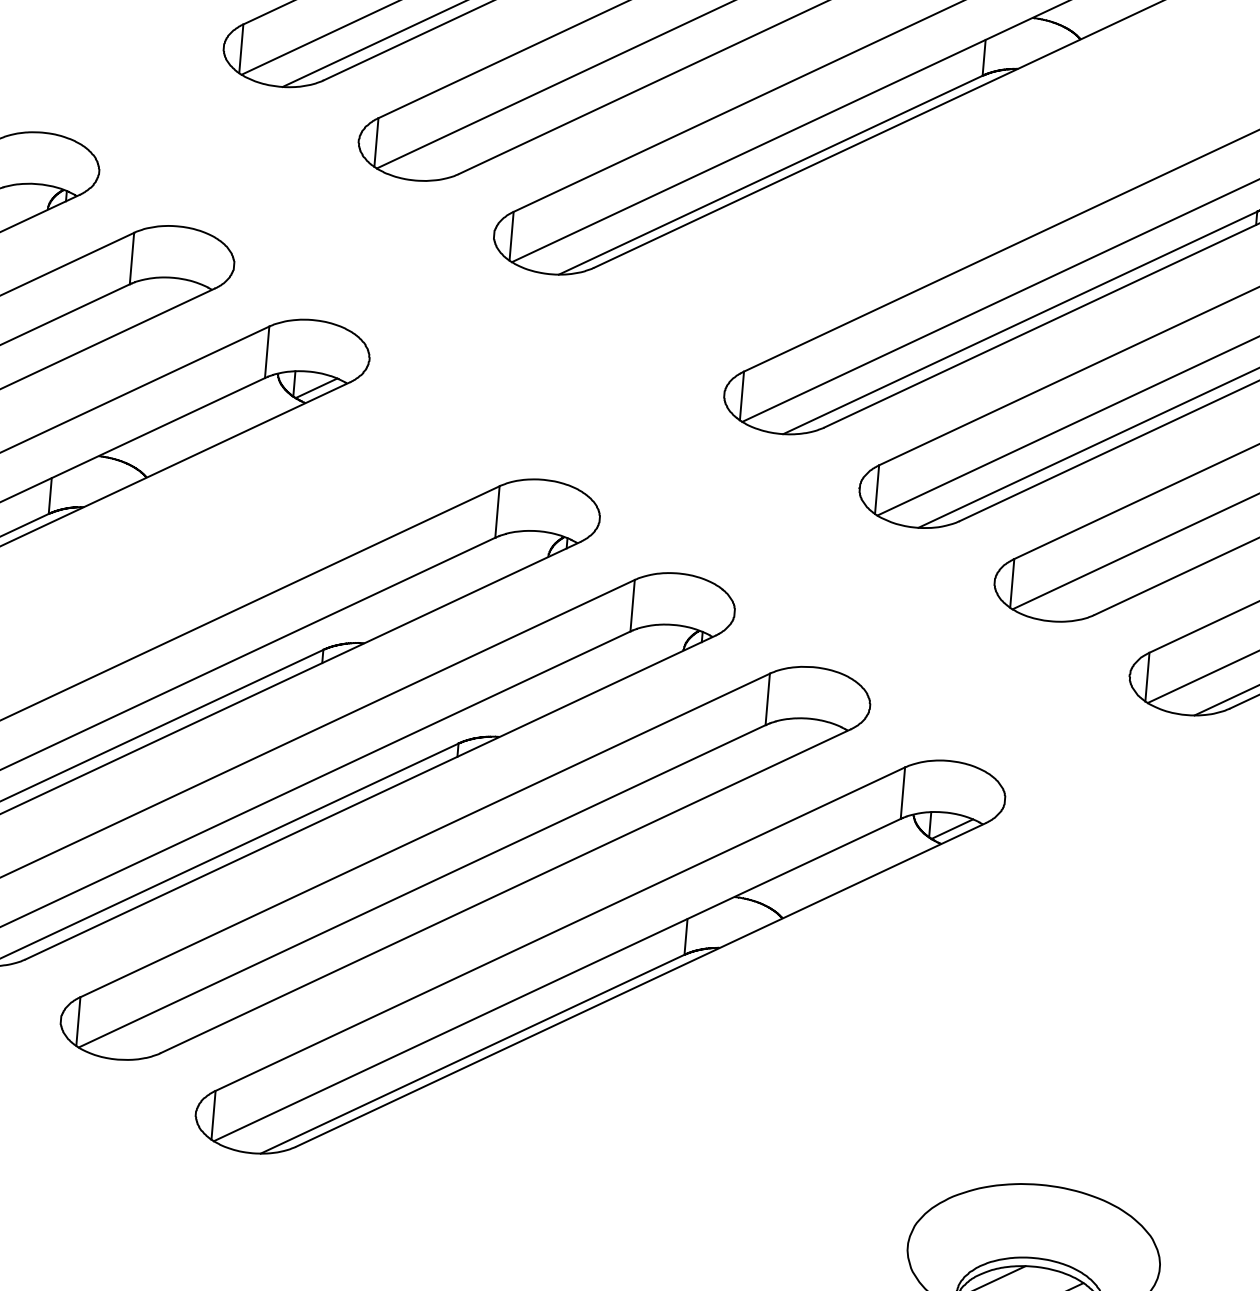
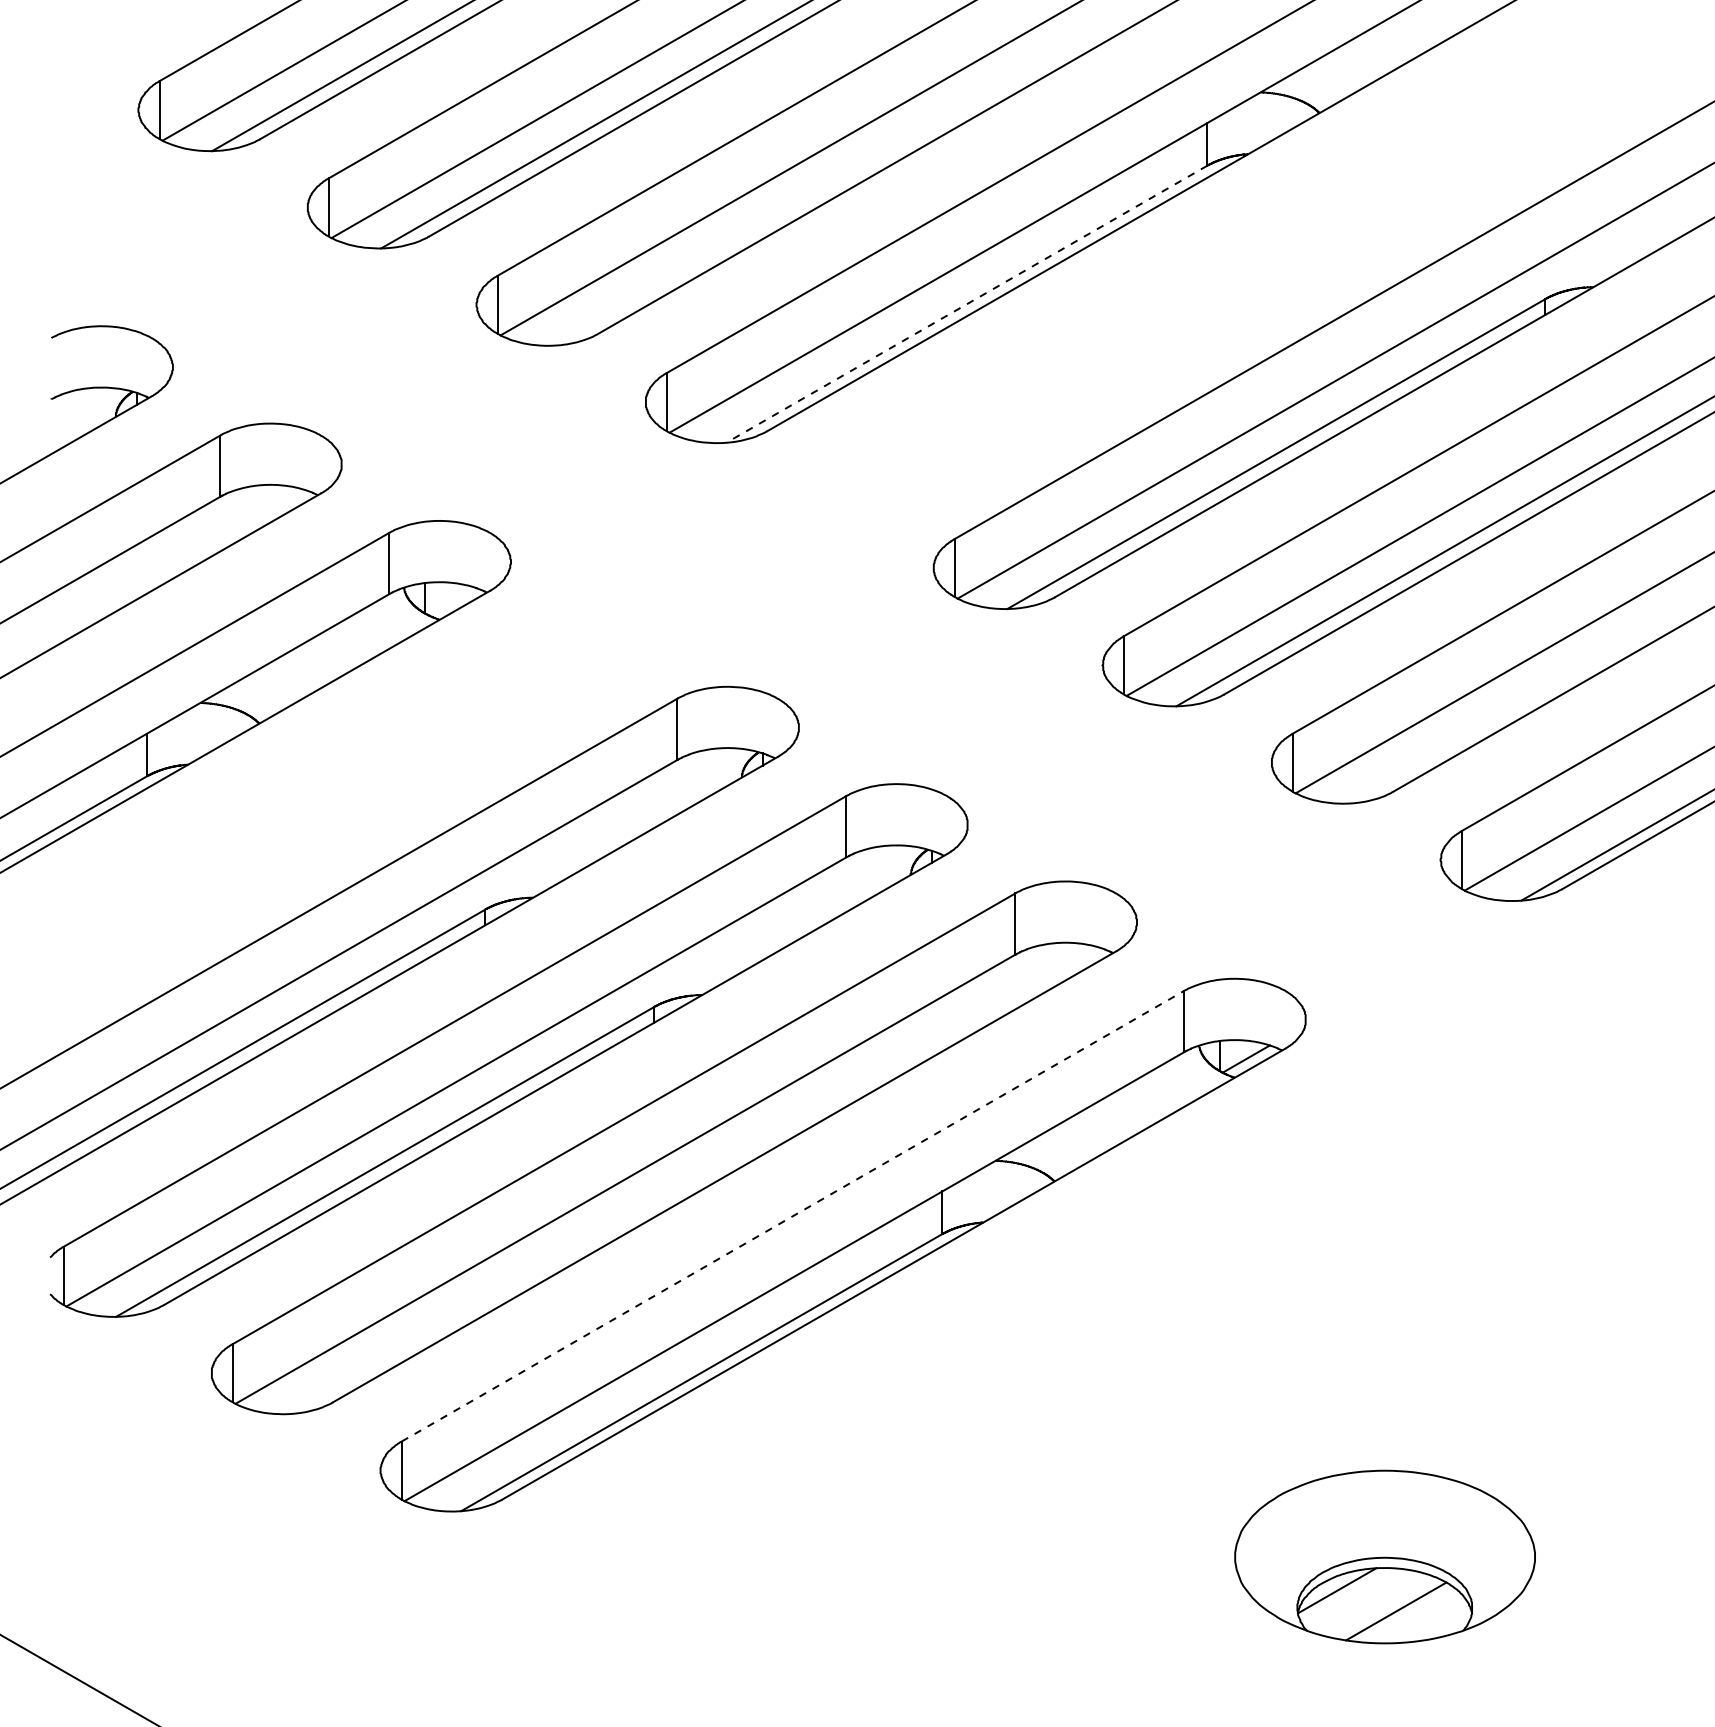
line: (770, 175) -> (966, 304), solid -> dashed
line: (316, 387) -> (450, 600), removed
line: (559, 929) -> (792, 1216), solid -> dashed

